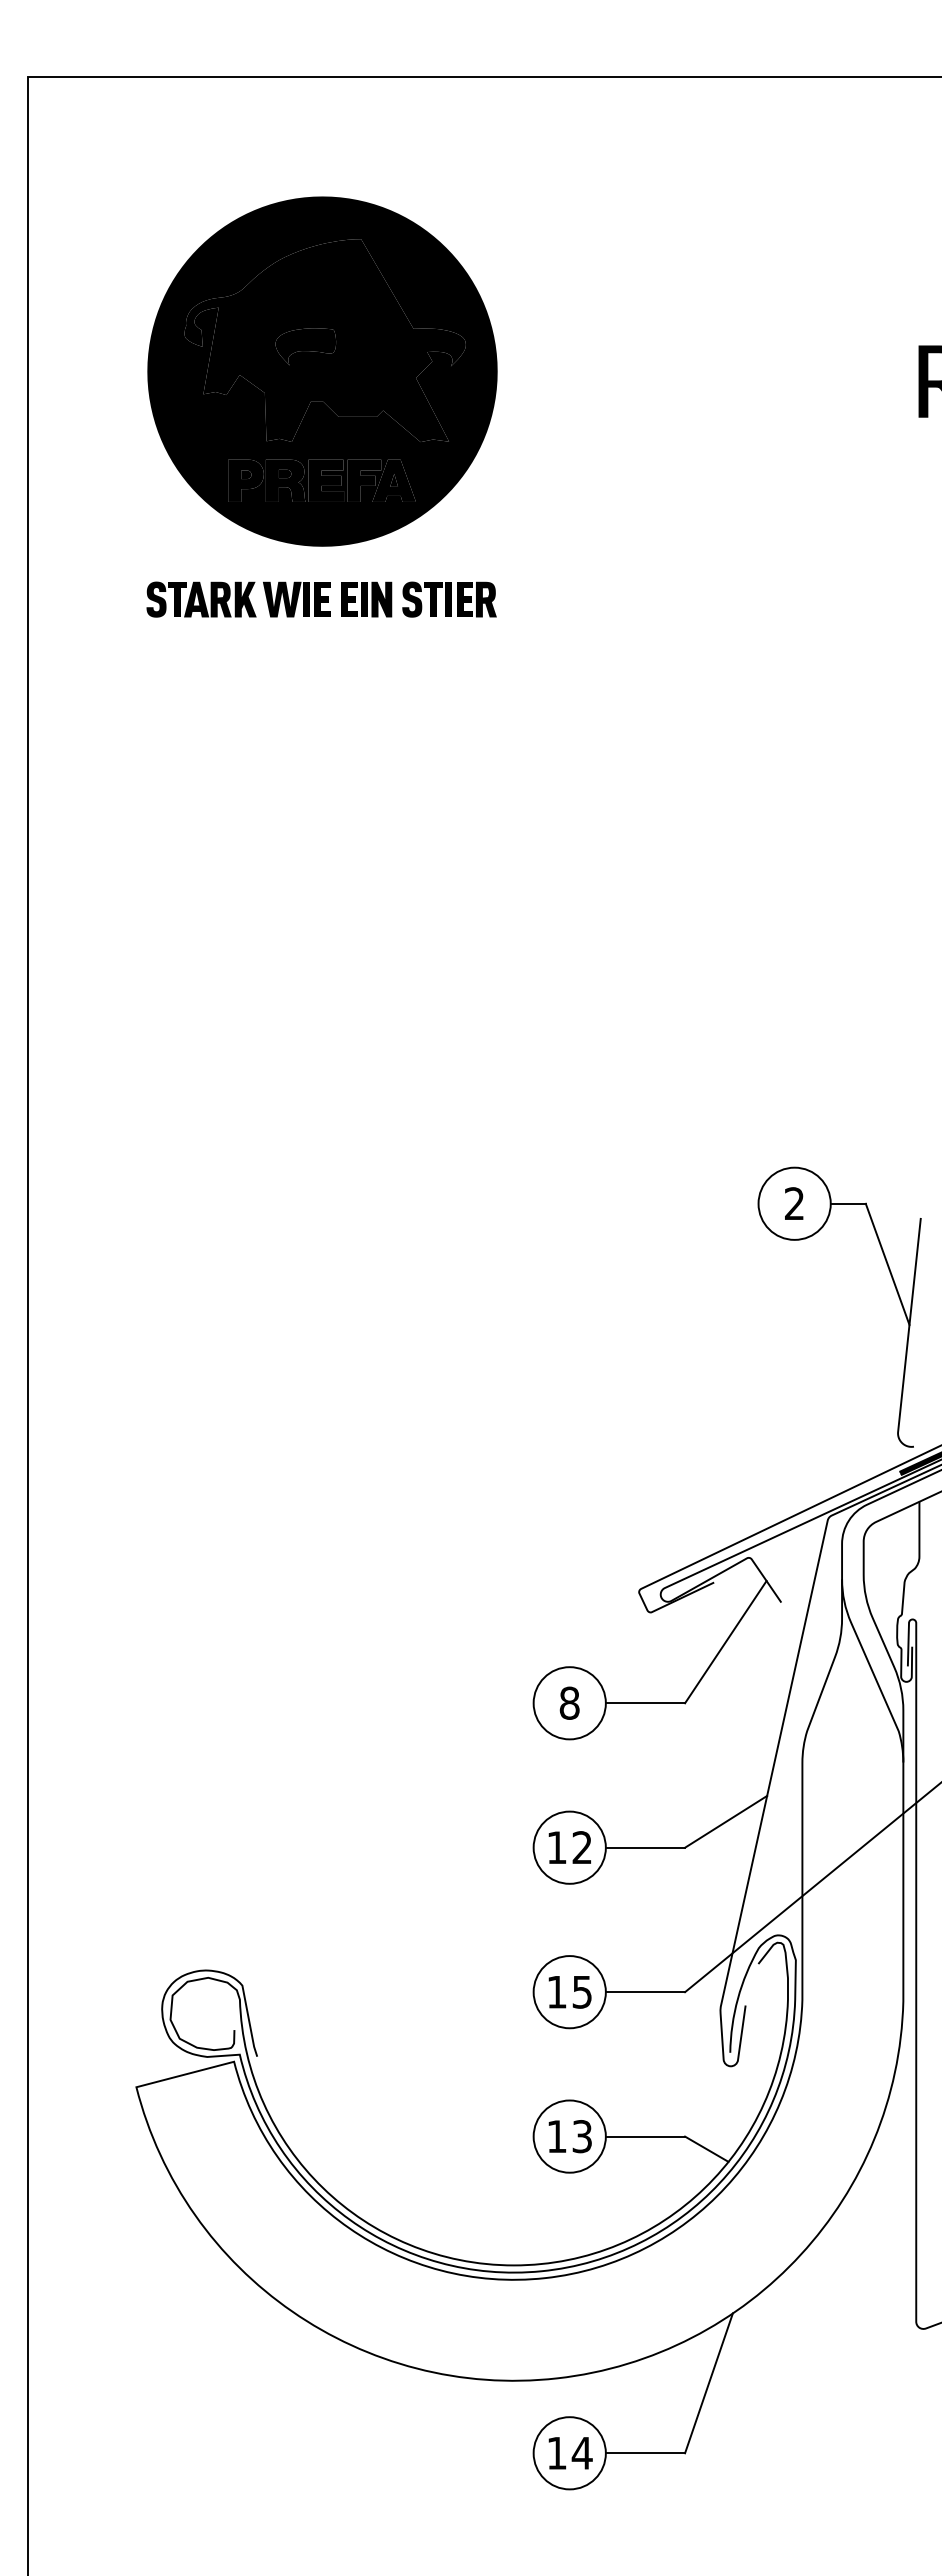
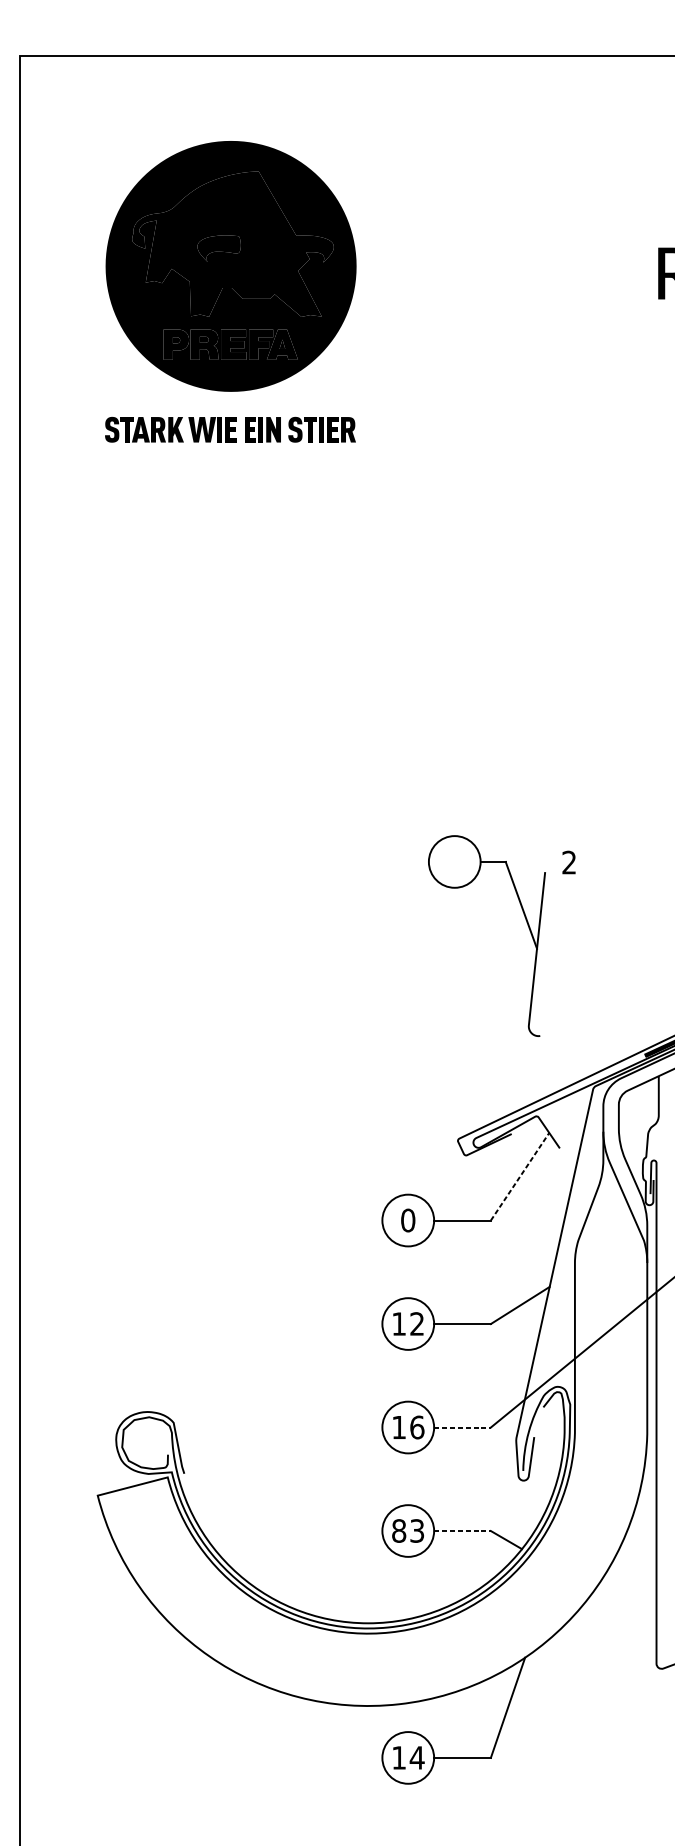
part: (894, 1286) -> (526, 921), moved
line: (726, 1641) -> (520, 1176), solid -> dashed
text: (569, 1702) -> (408, 1219), 8 -> 0
text: (582, 1991) -> (417, 1427), 15 -> 16
line: (645, 1992) -> (462, 1427), solid -> dashed
text: (556, 2136) -> (398, 1530), 13 -> 83
line: (645, 2136) -> (462, 1530), solid -> dashed

